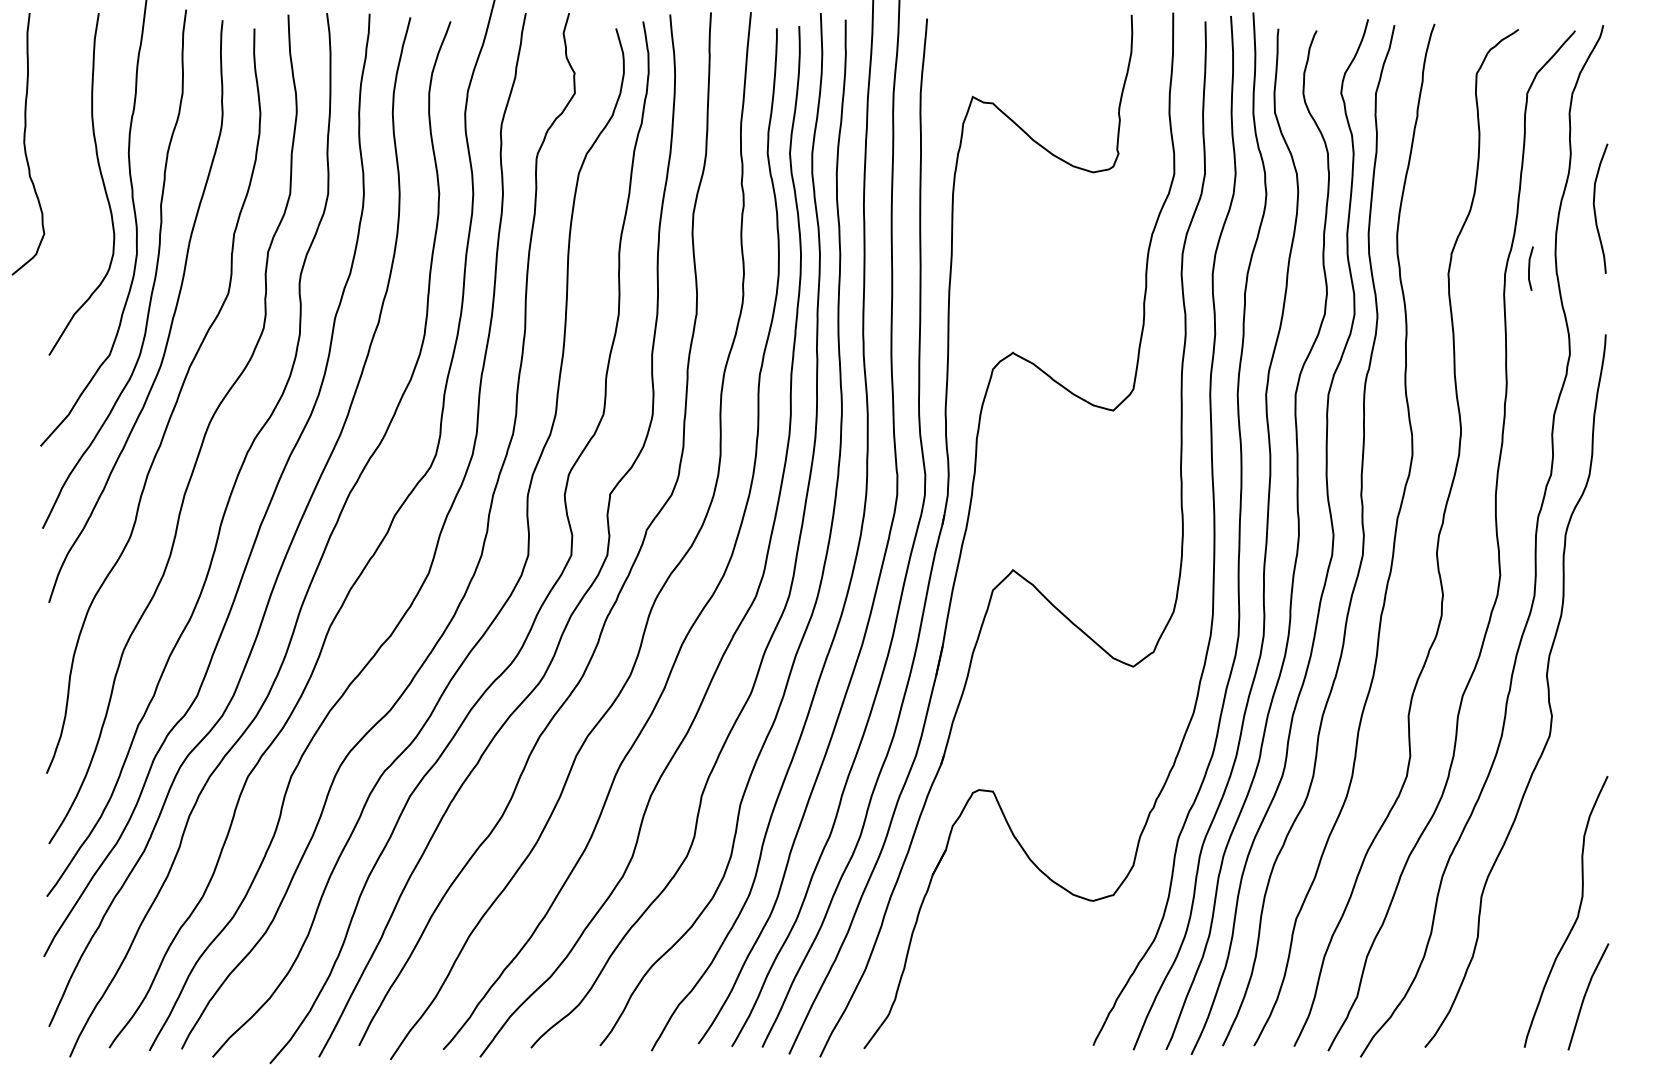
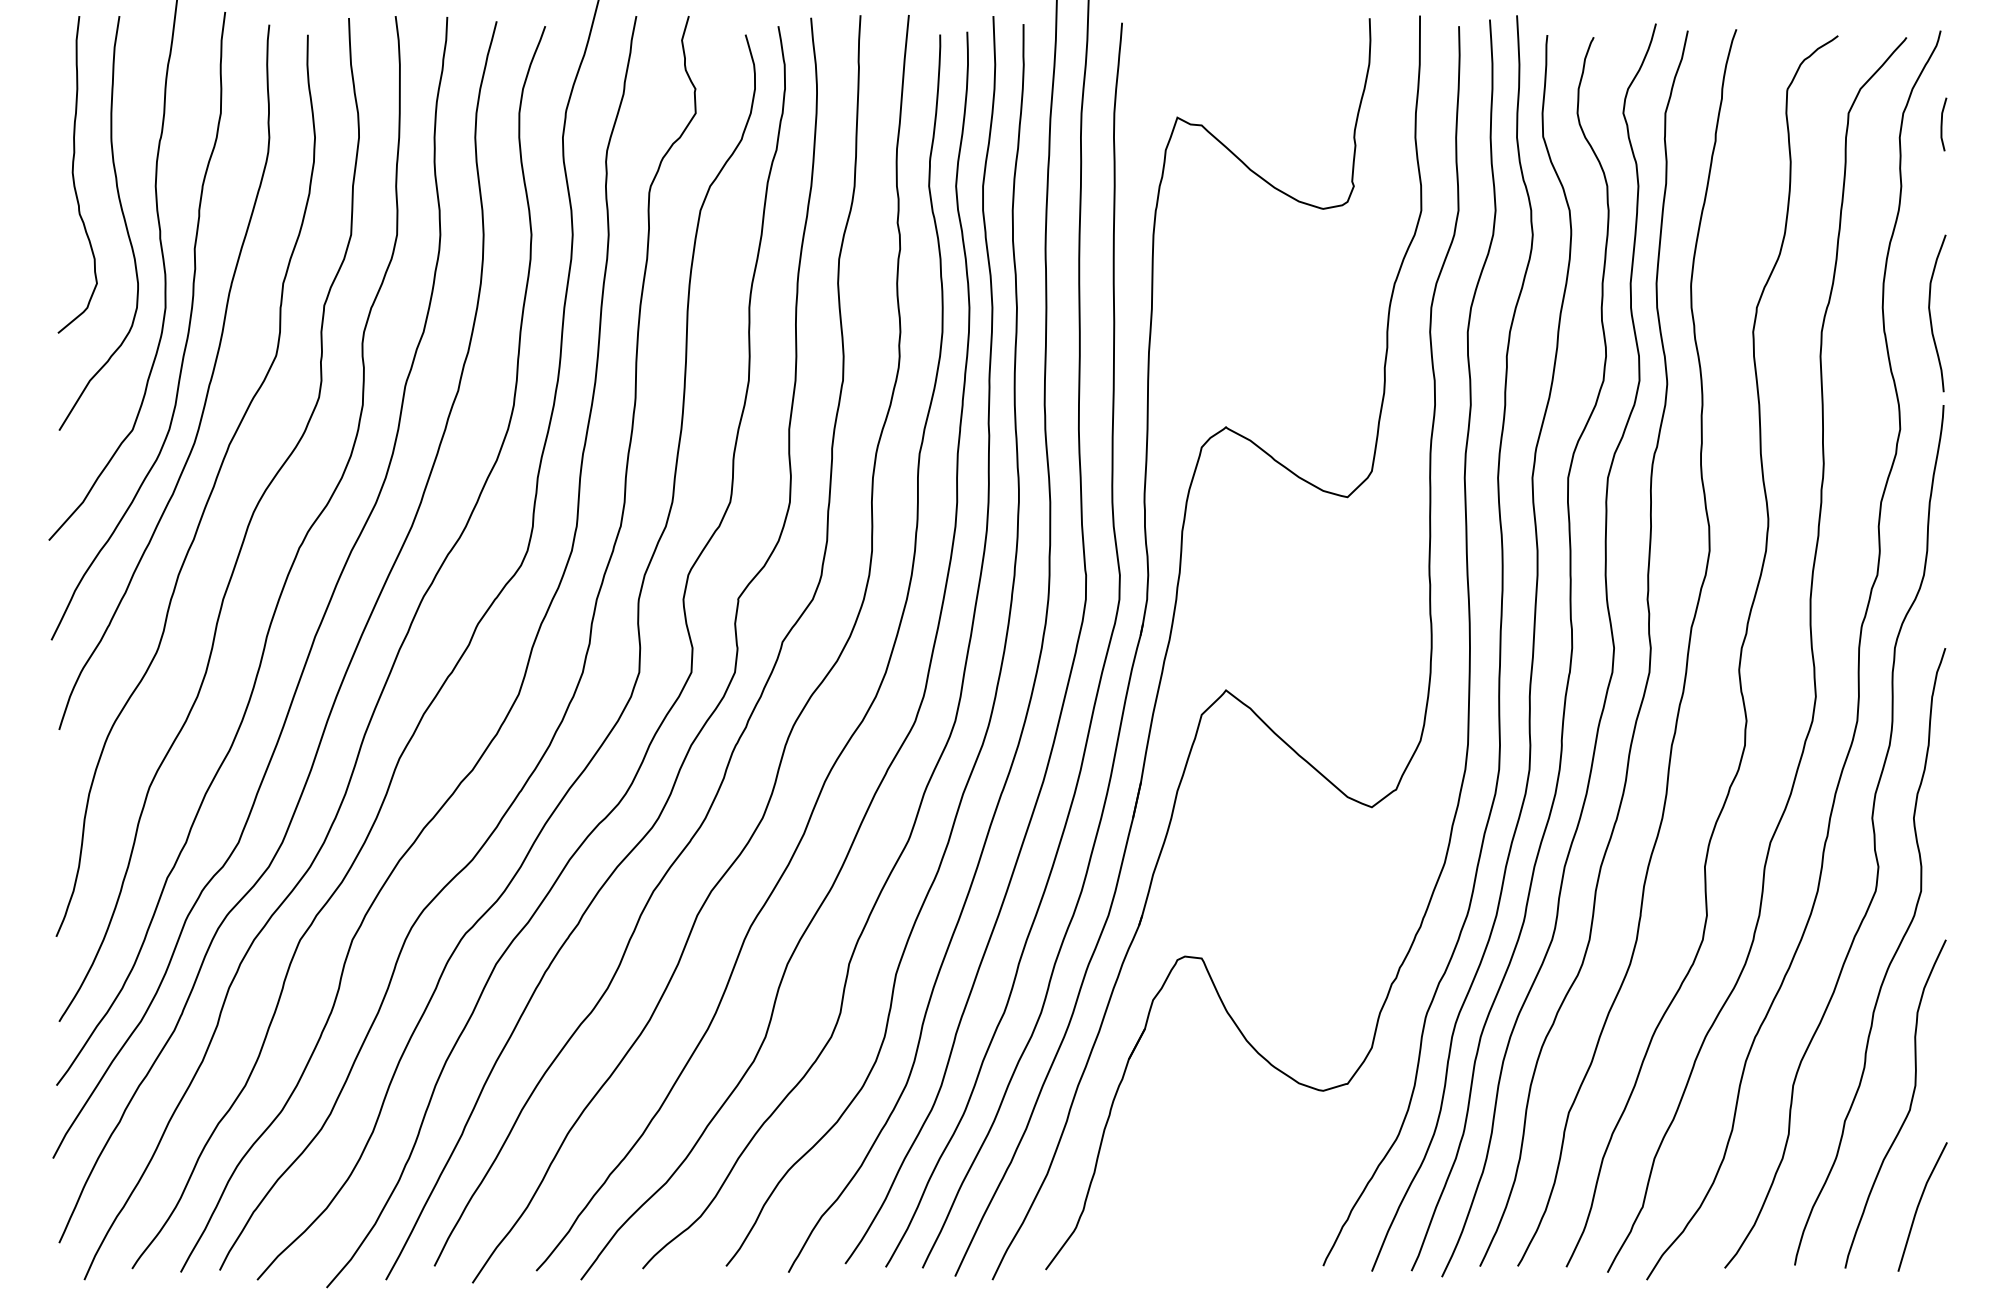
curve: (25, 144) -> (74, 175), moved
curve: (1595, 208) -> (1931, 313), moved
line: (1530, 267) -> (1943, 123), moved
curve: (1560, 795) -> (1888, 963), added

